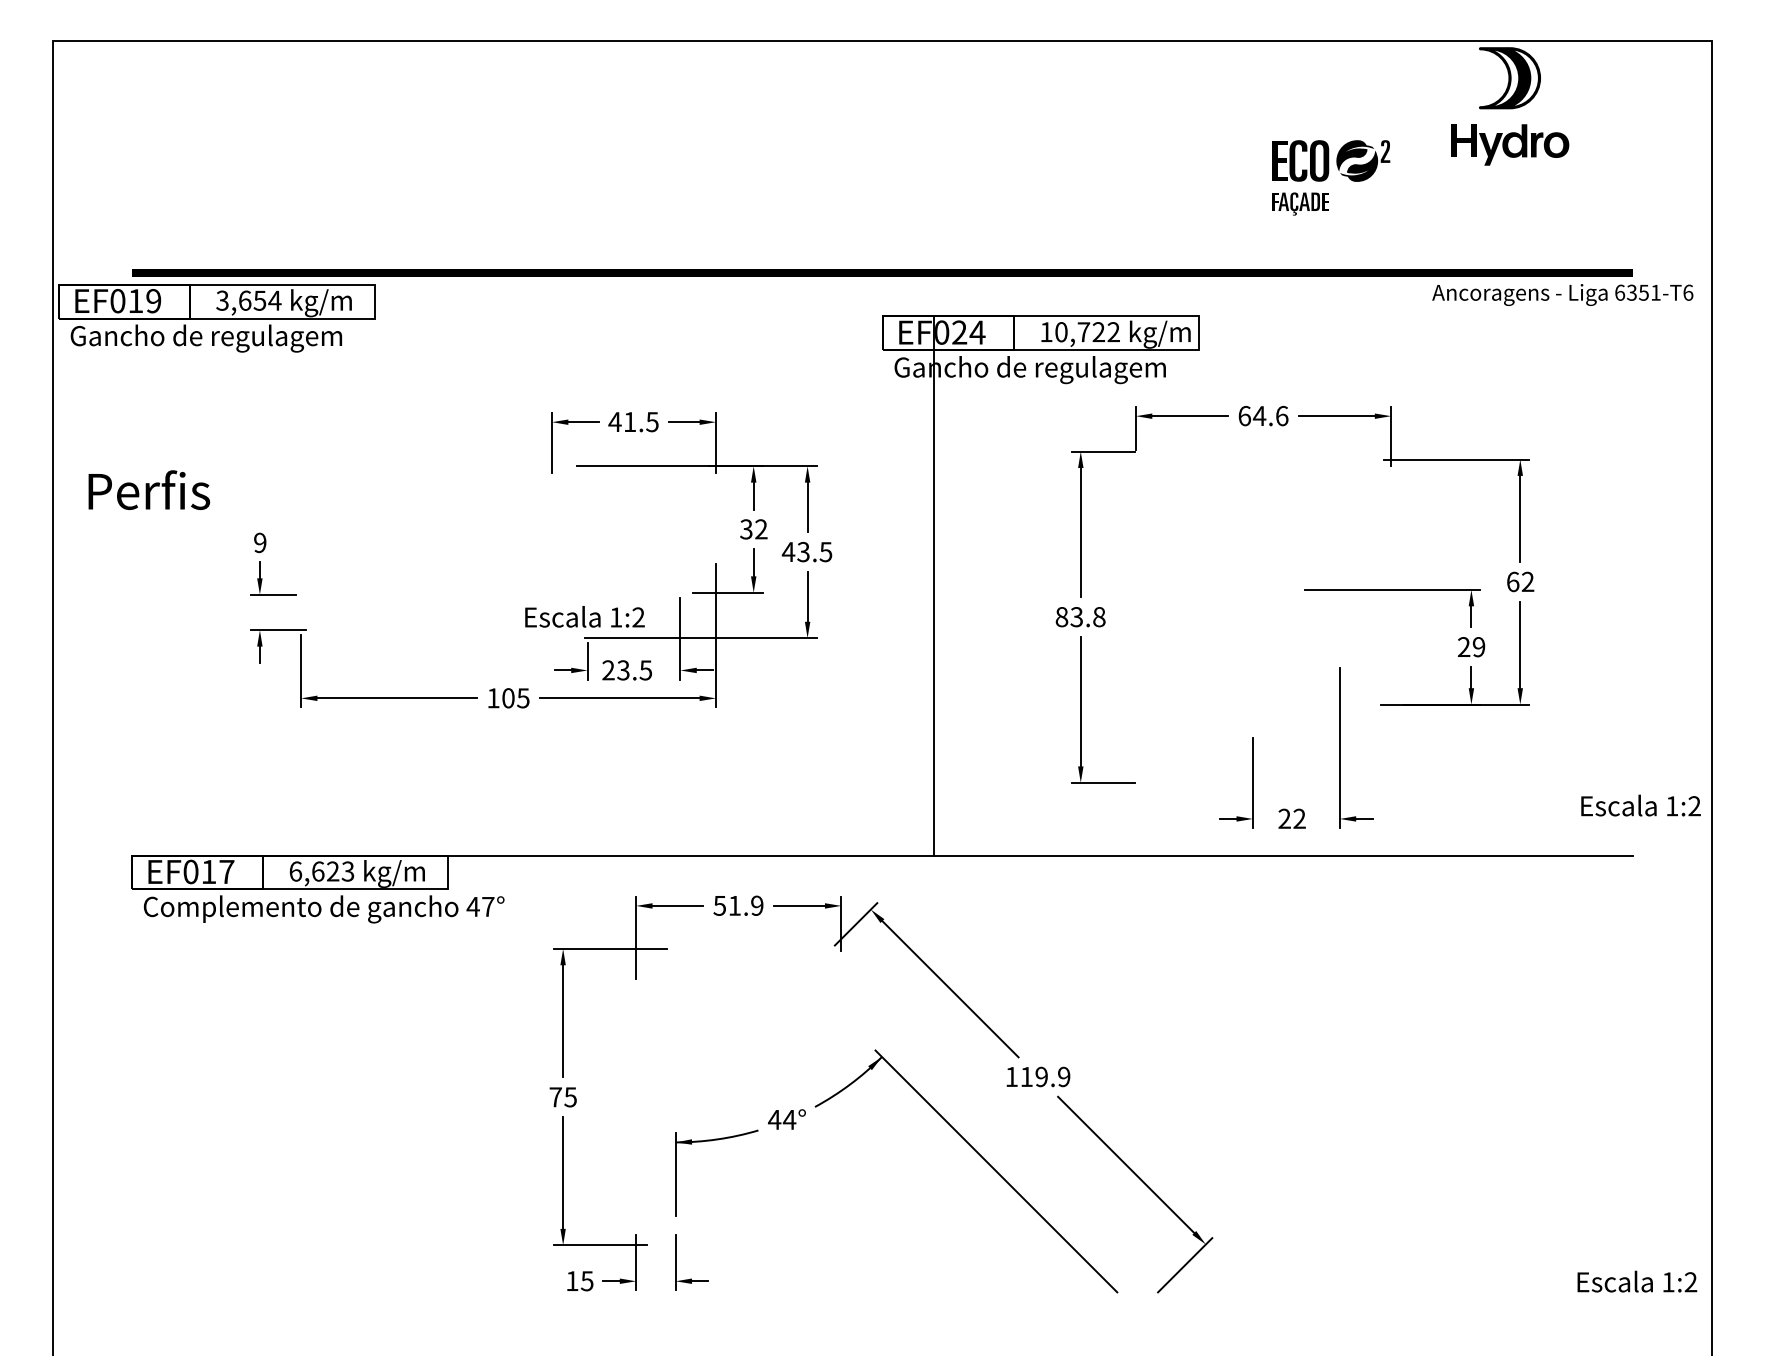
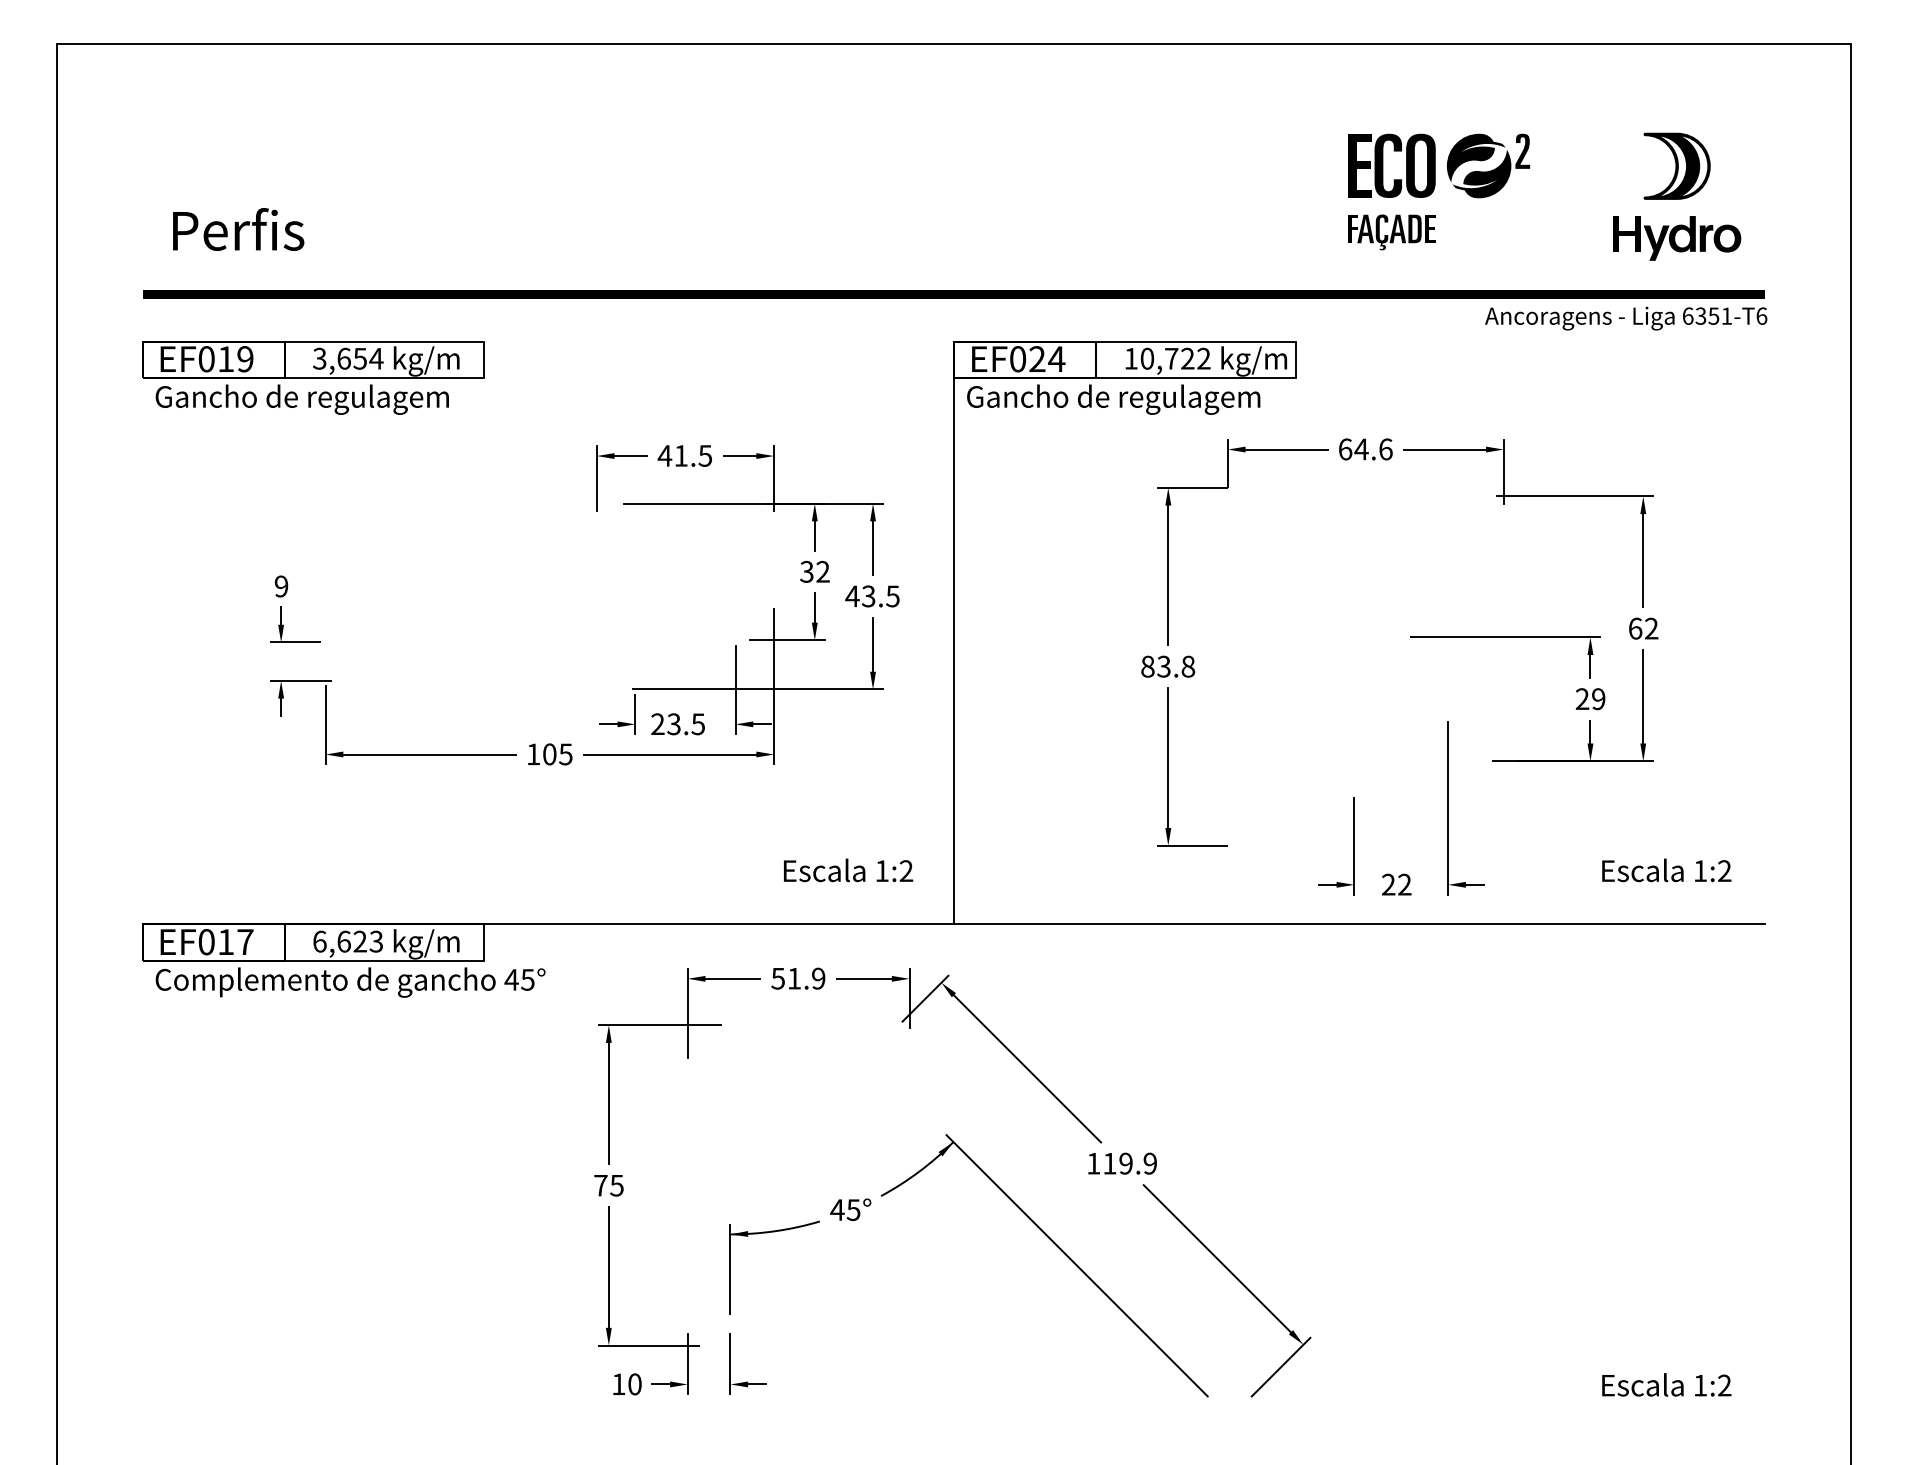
part: (1510, 106) -> (1677, 196), moved
part: (1330, 177) -> (1438, 191), size x1.43
text: (1563, 294) -> (1626, 318), moved
part: (216, 318) -> (313, 377), moved
text: (149, 490) -> (238, 229), moved
line: (933, 585) -> (953, 632), moved
text: (585, 616) -> (848, 870), moved
text: (1640, 805) -> (1666, 870), moved
text: (487, 906) -> (527, 979), 47° -> 45°
text: (789, 1120) -> (853, 1210), 44° -> 45°
text: (586, 1281) -> (634, 1384), 15 -> 10
text: (1637, 1281) -> (1666, 1384), moved

